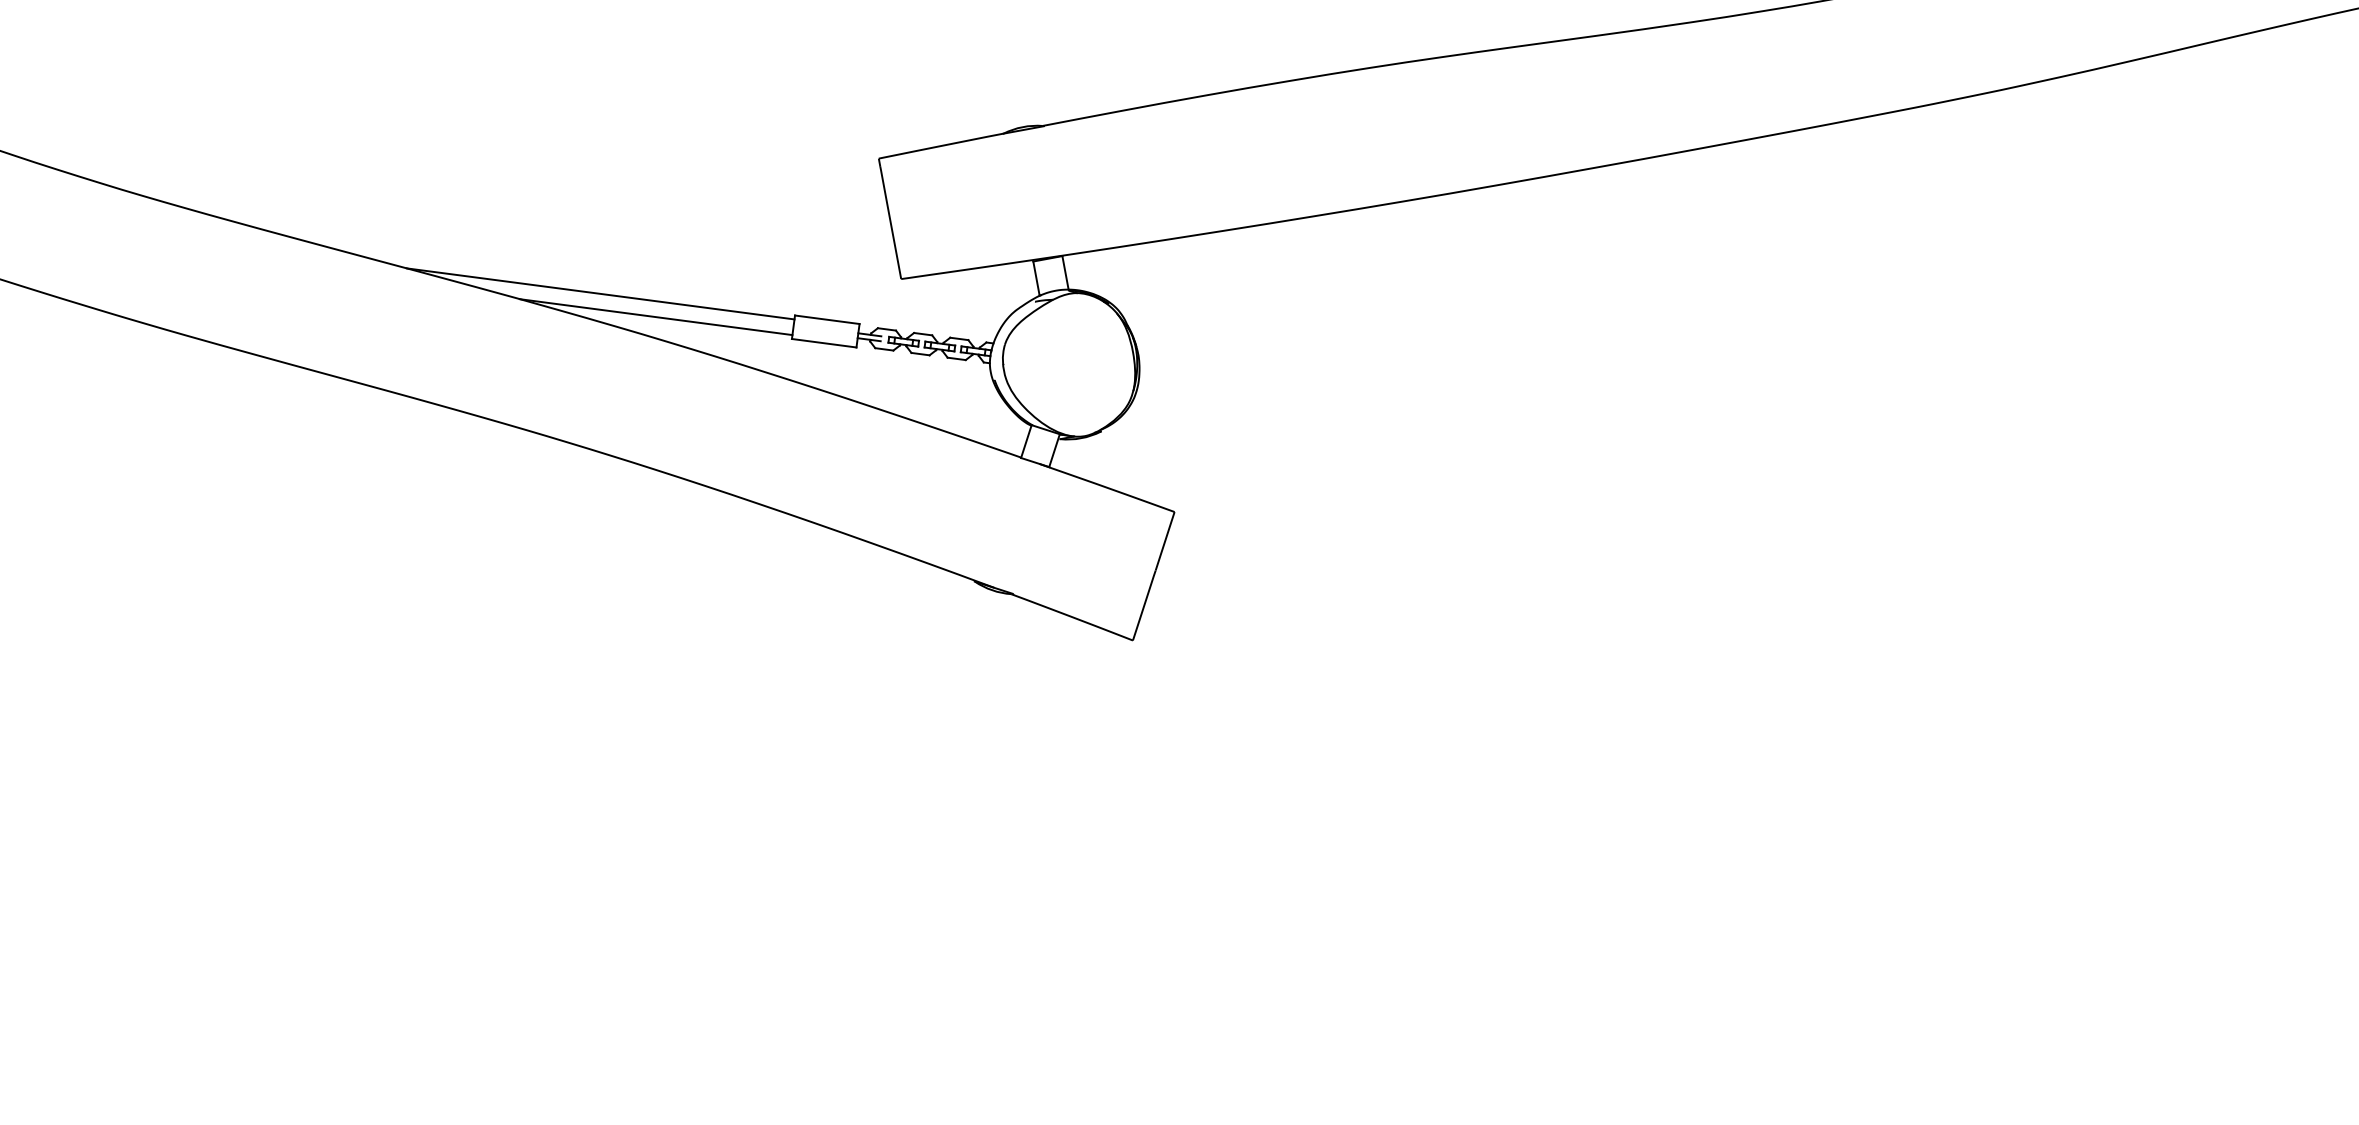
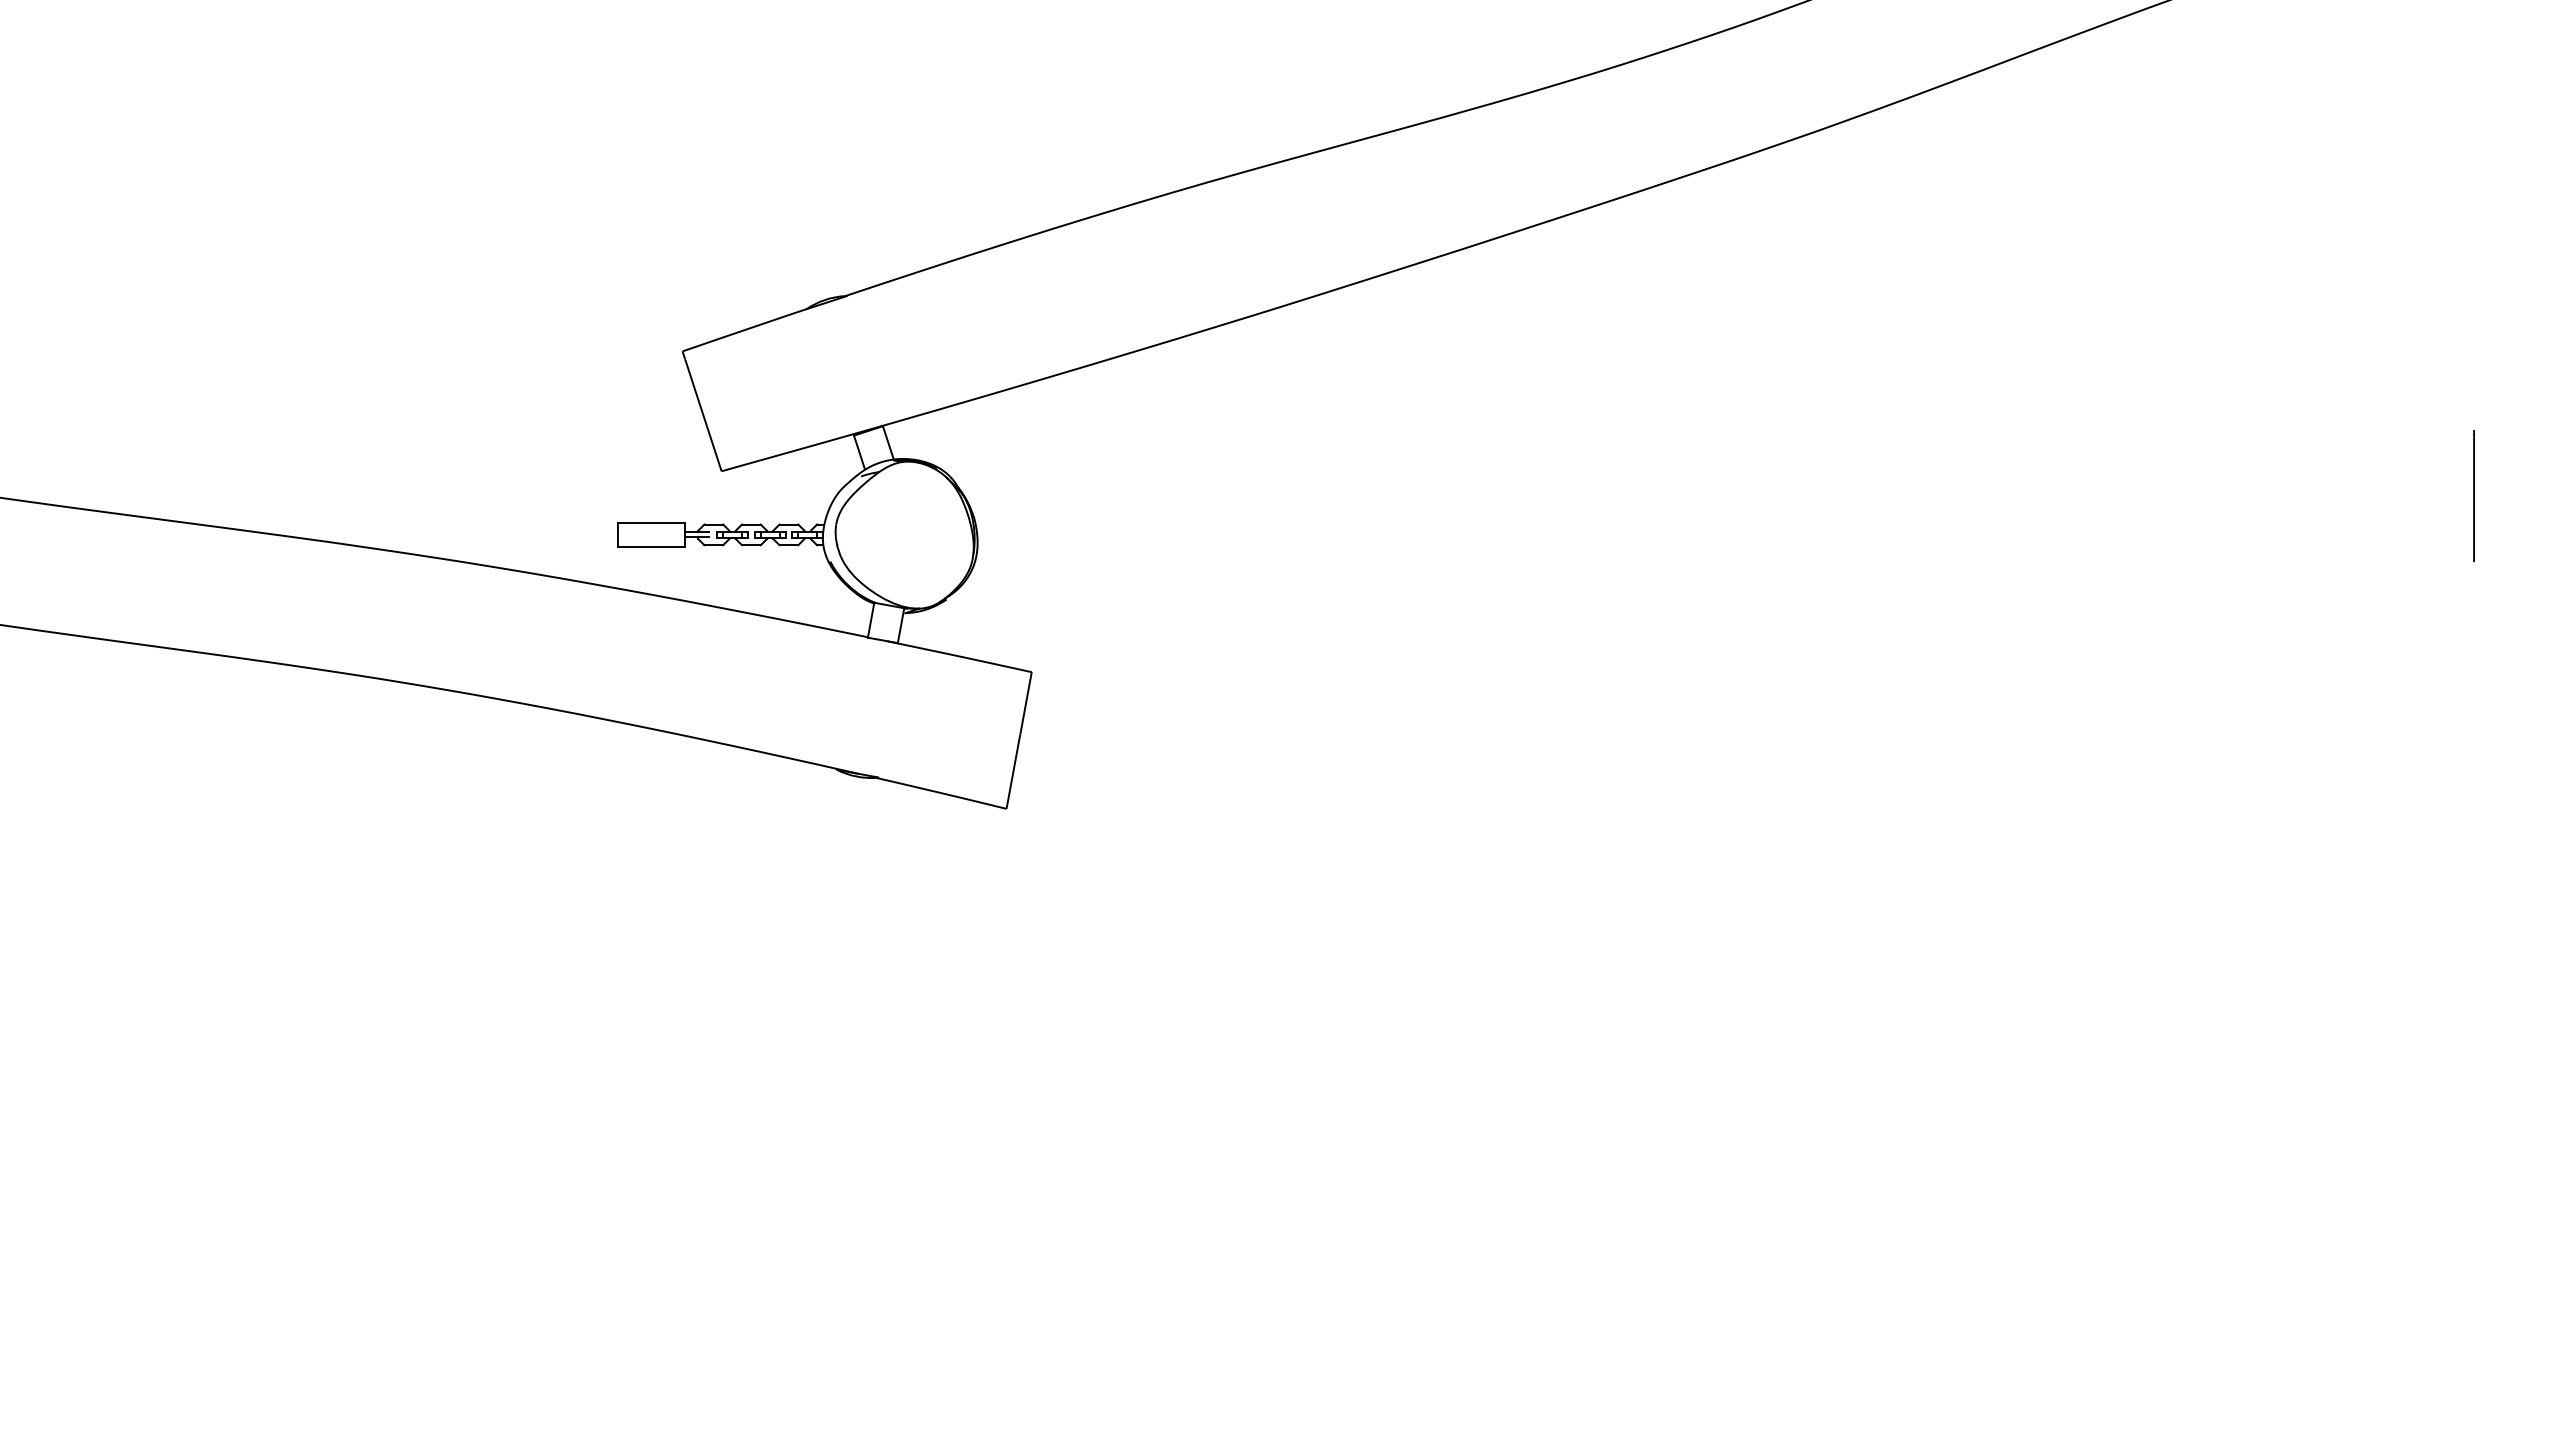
line: (600, 293) -> (416, 526), removed
line: (655, 317) -> (476, 543), removed

